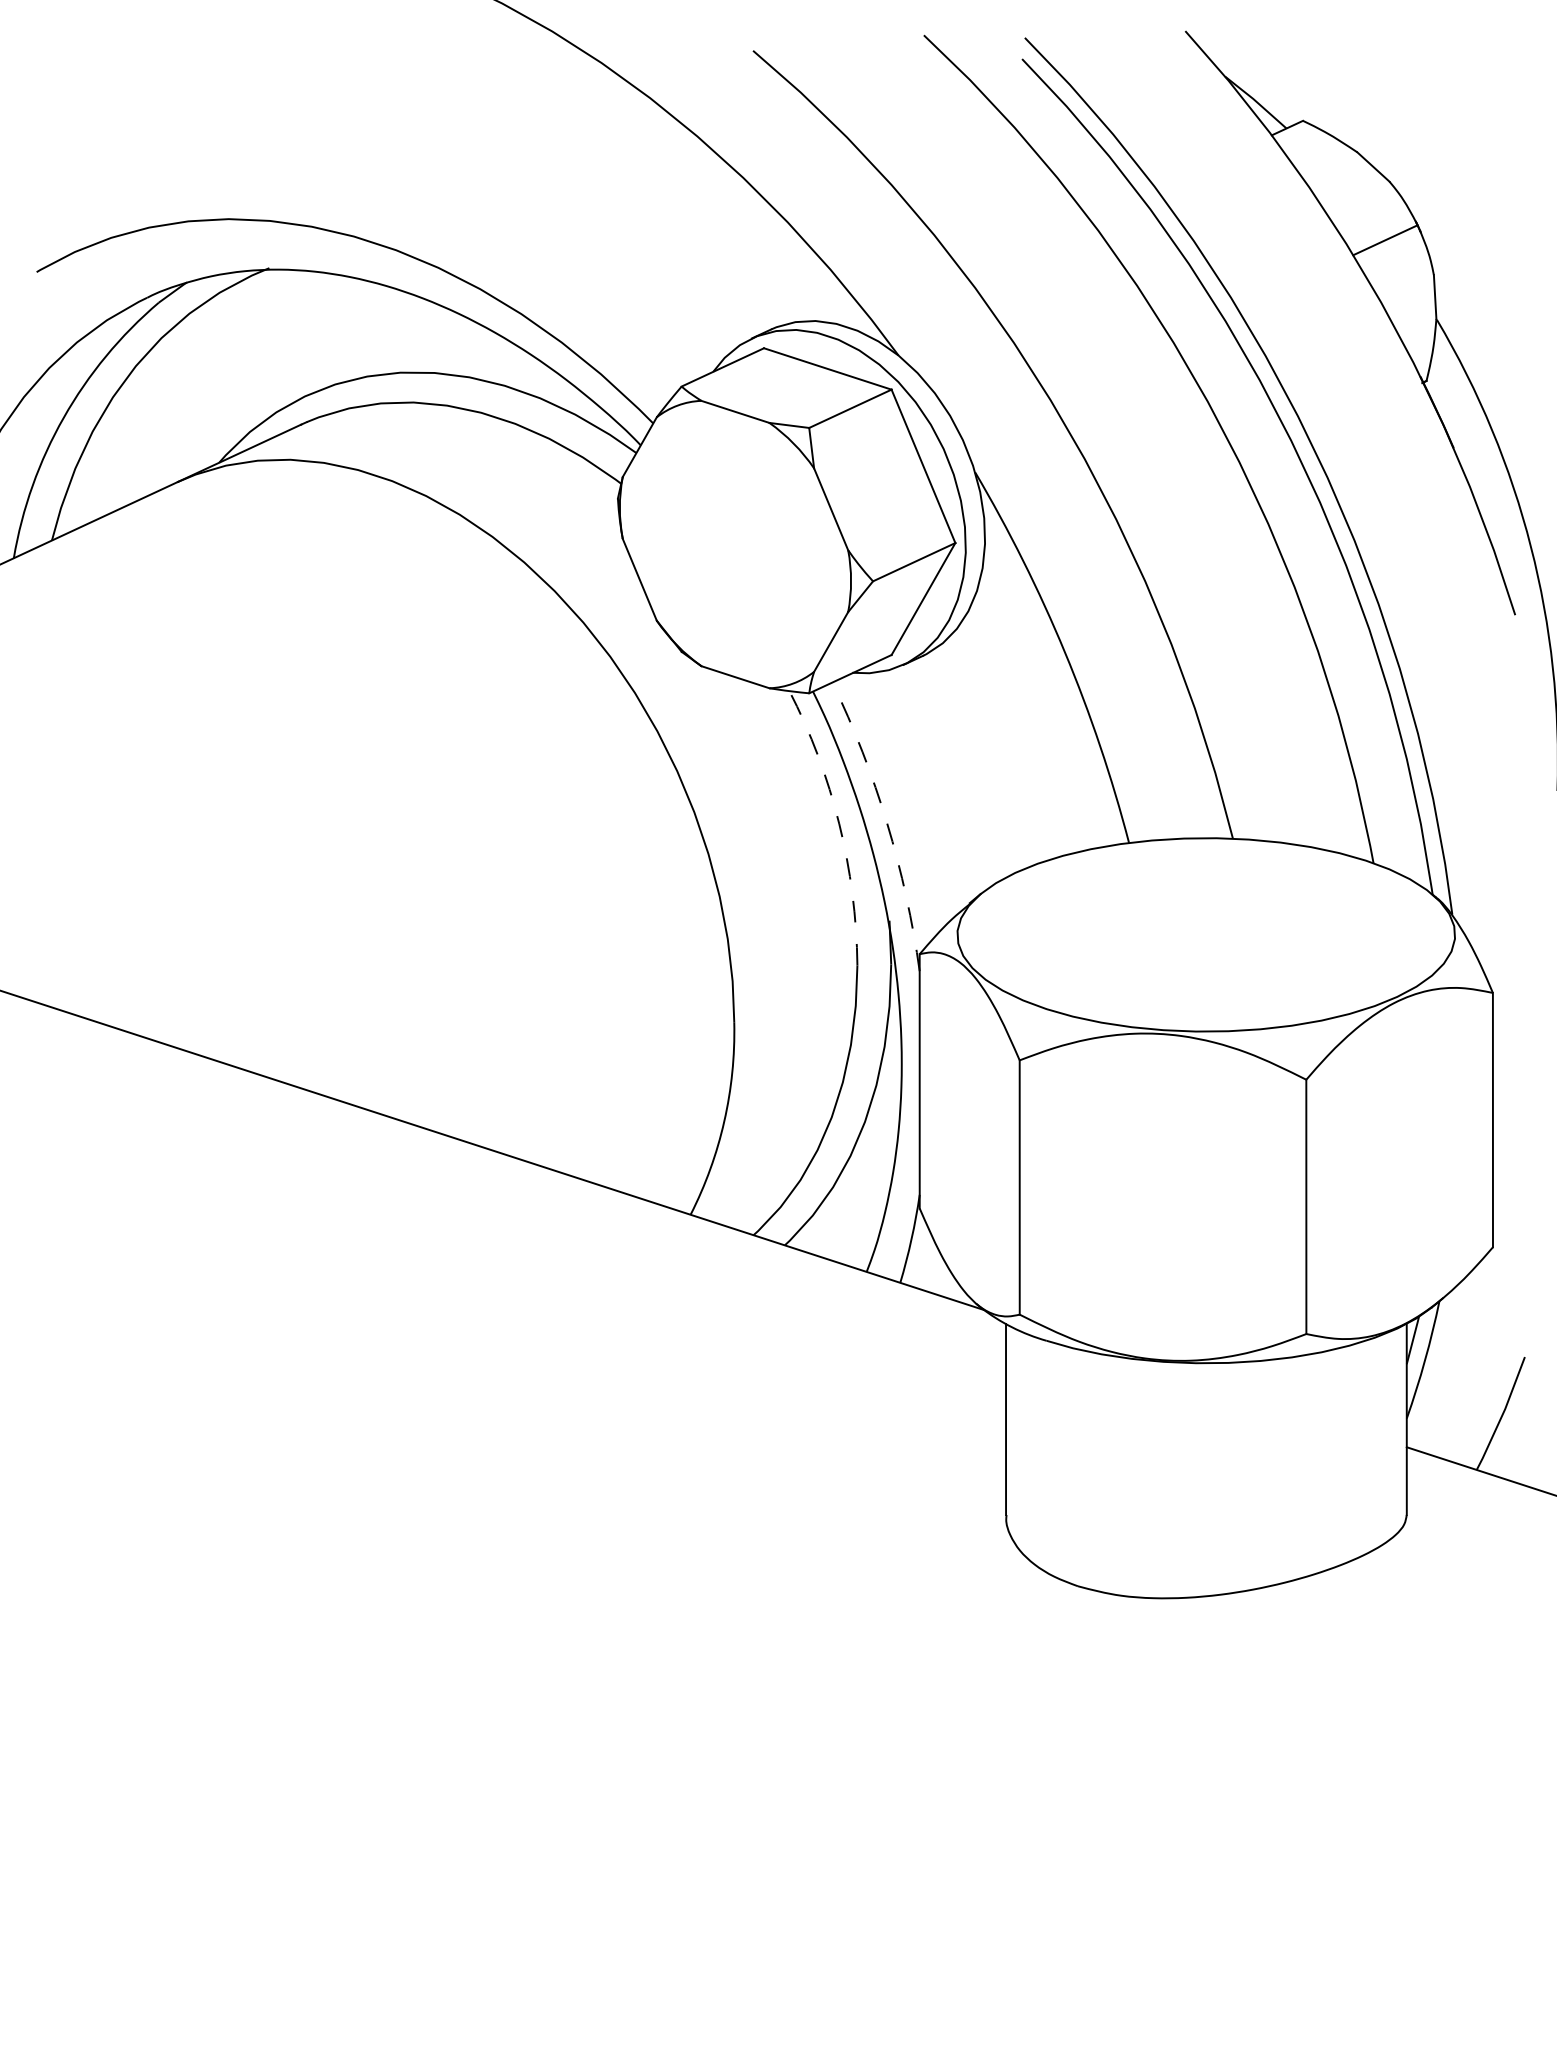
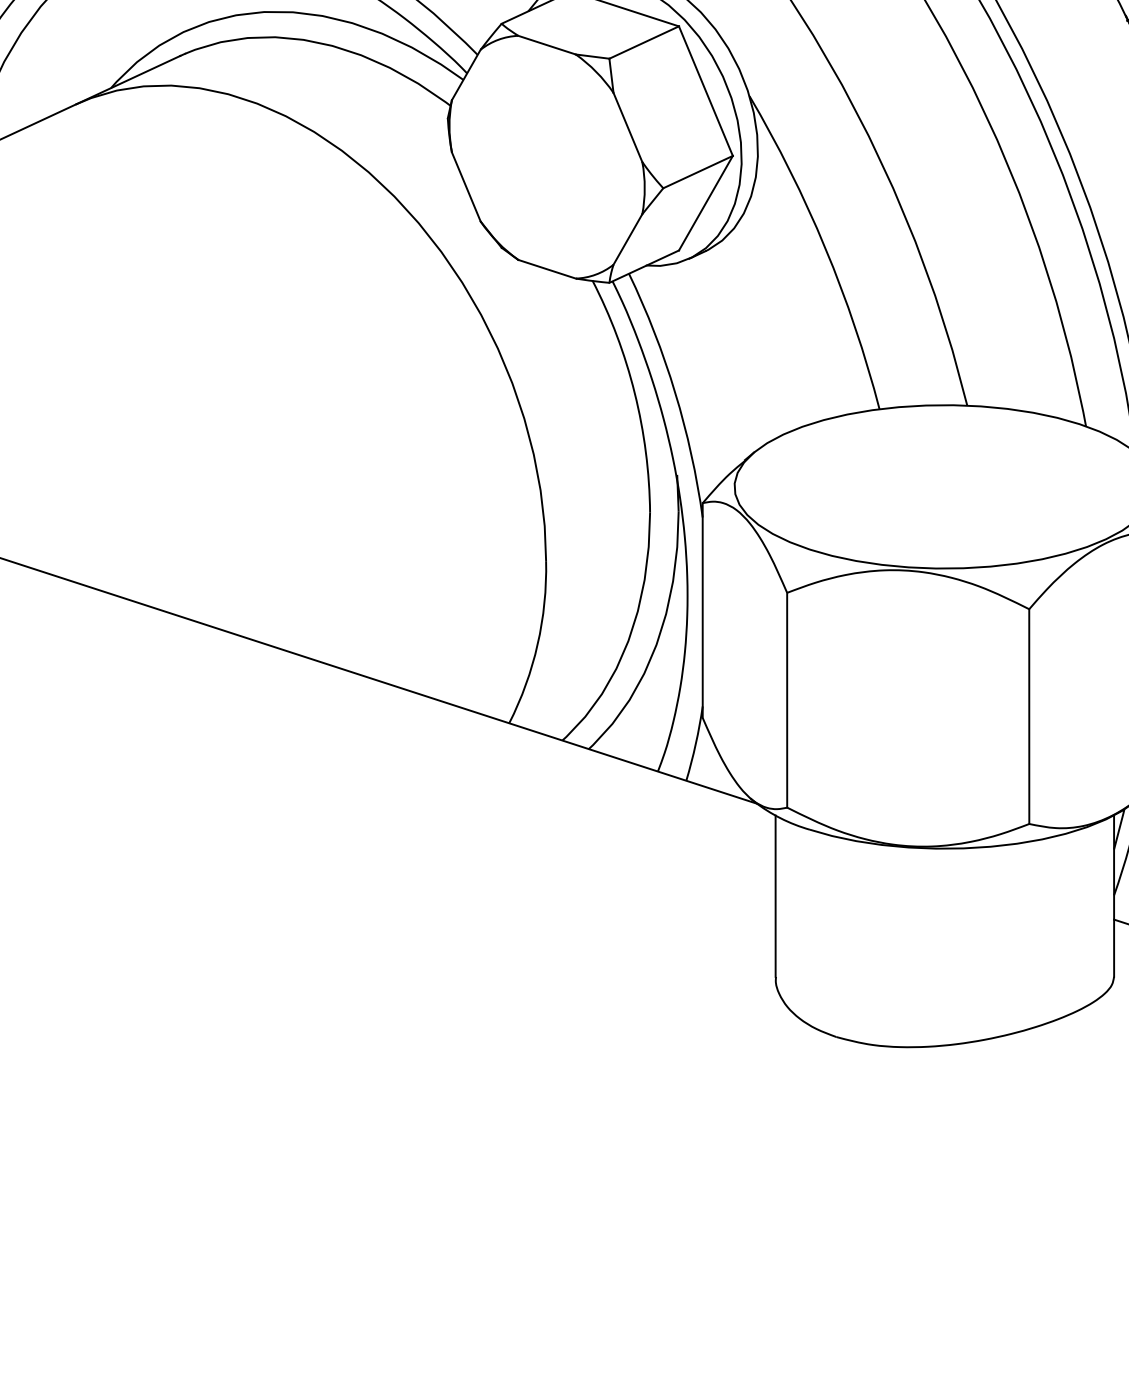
arc: (839, 823) -> (634, 392), dashed -> solid
arc: (887, 823) -> (675, 392), dashed -> solid

